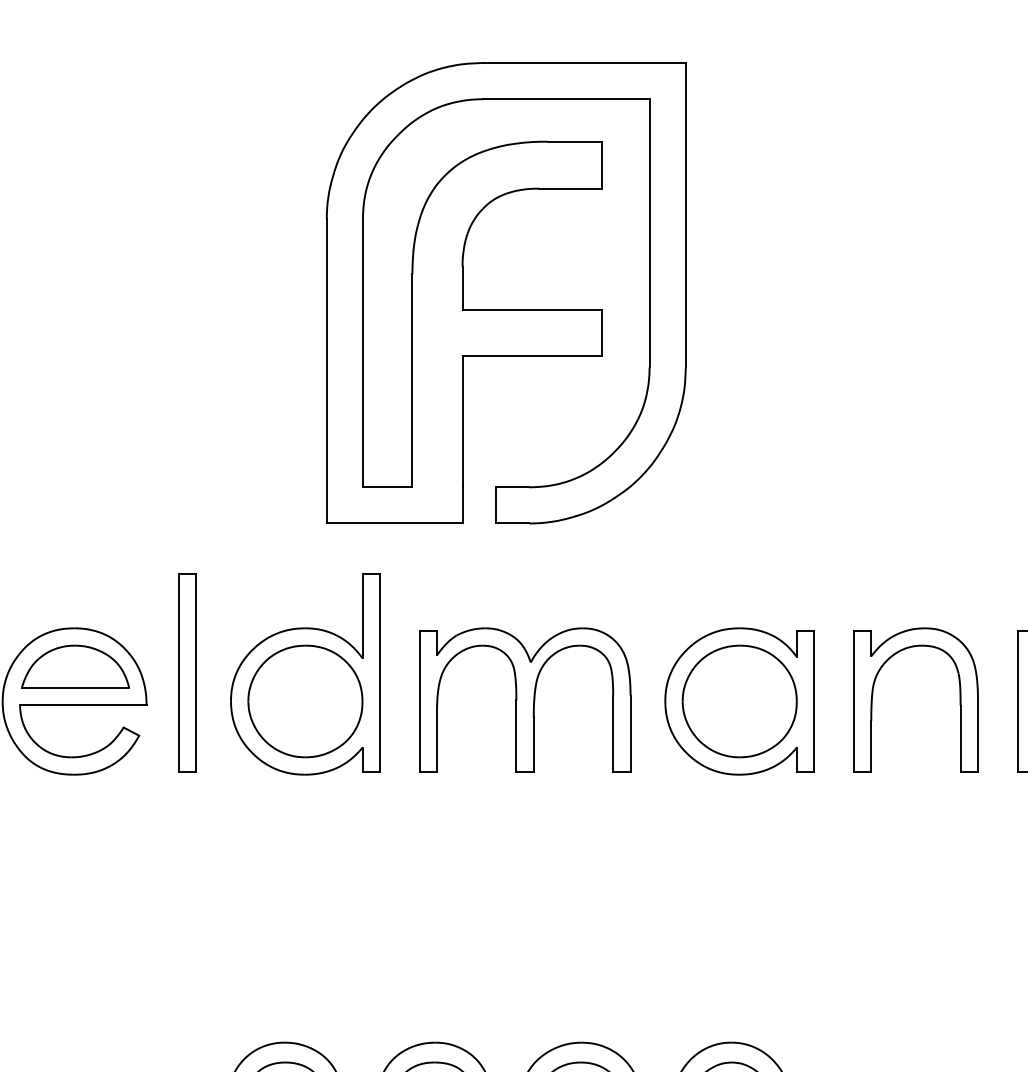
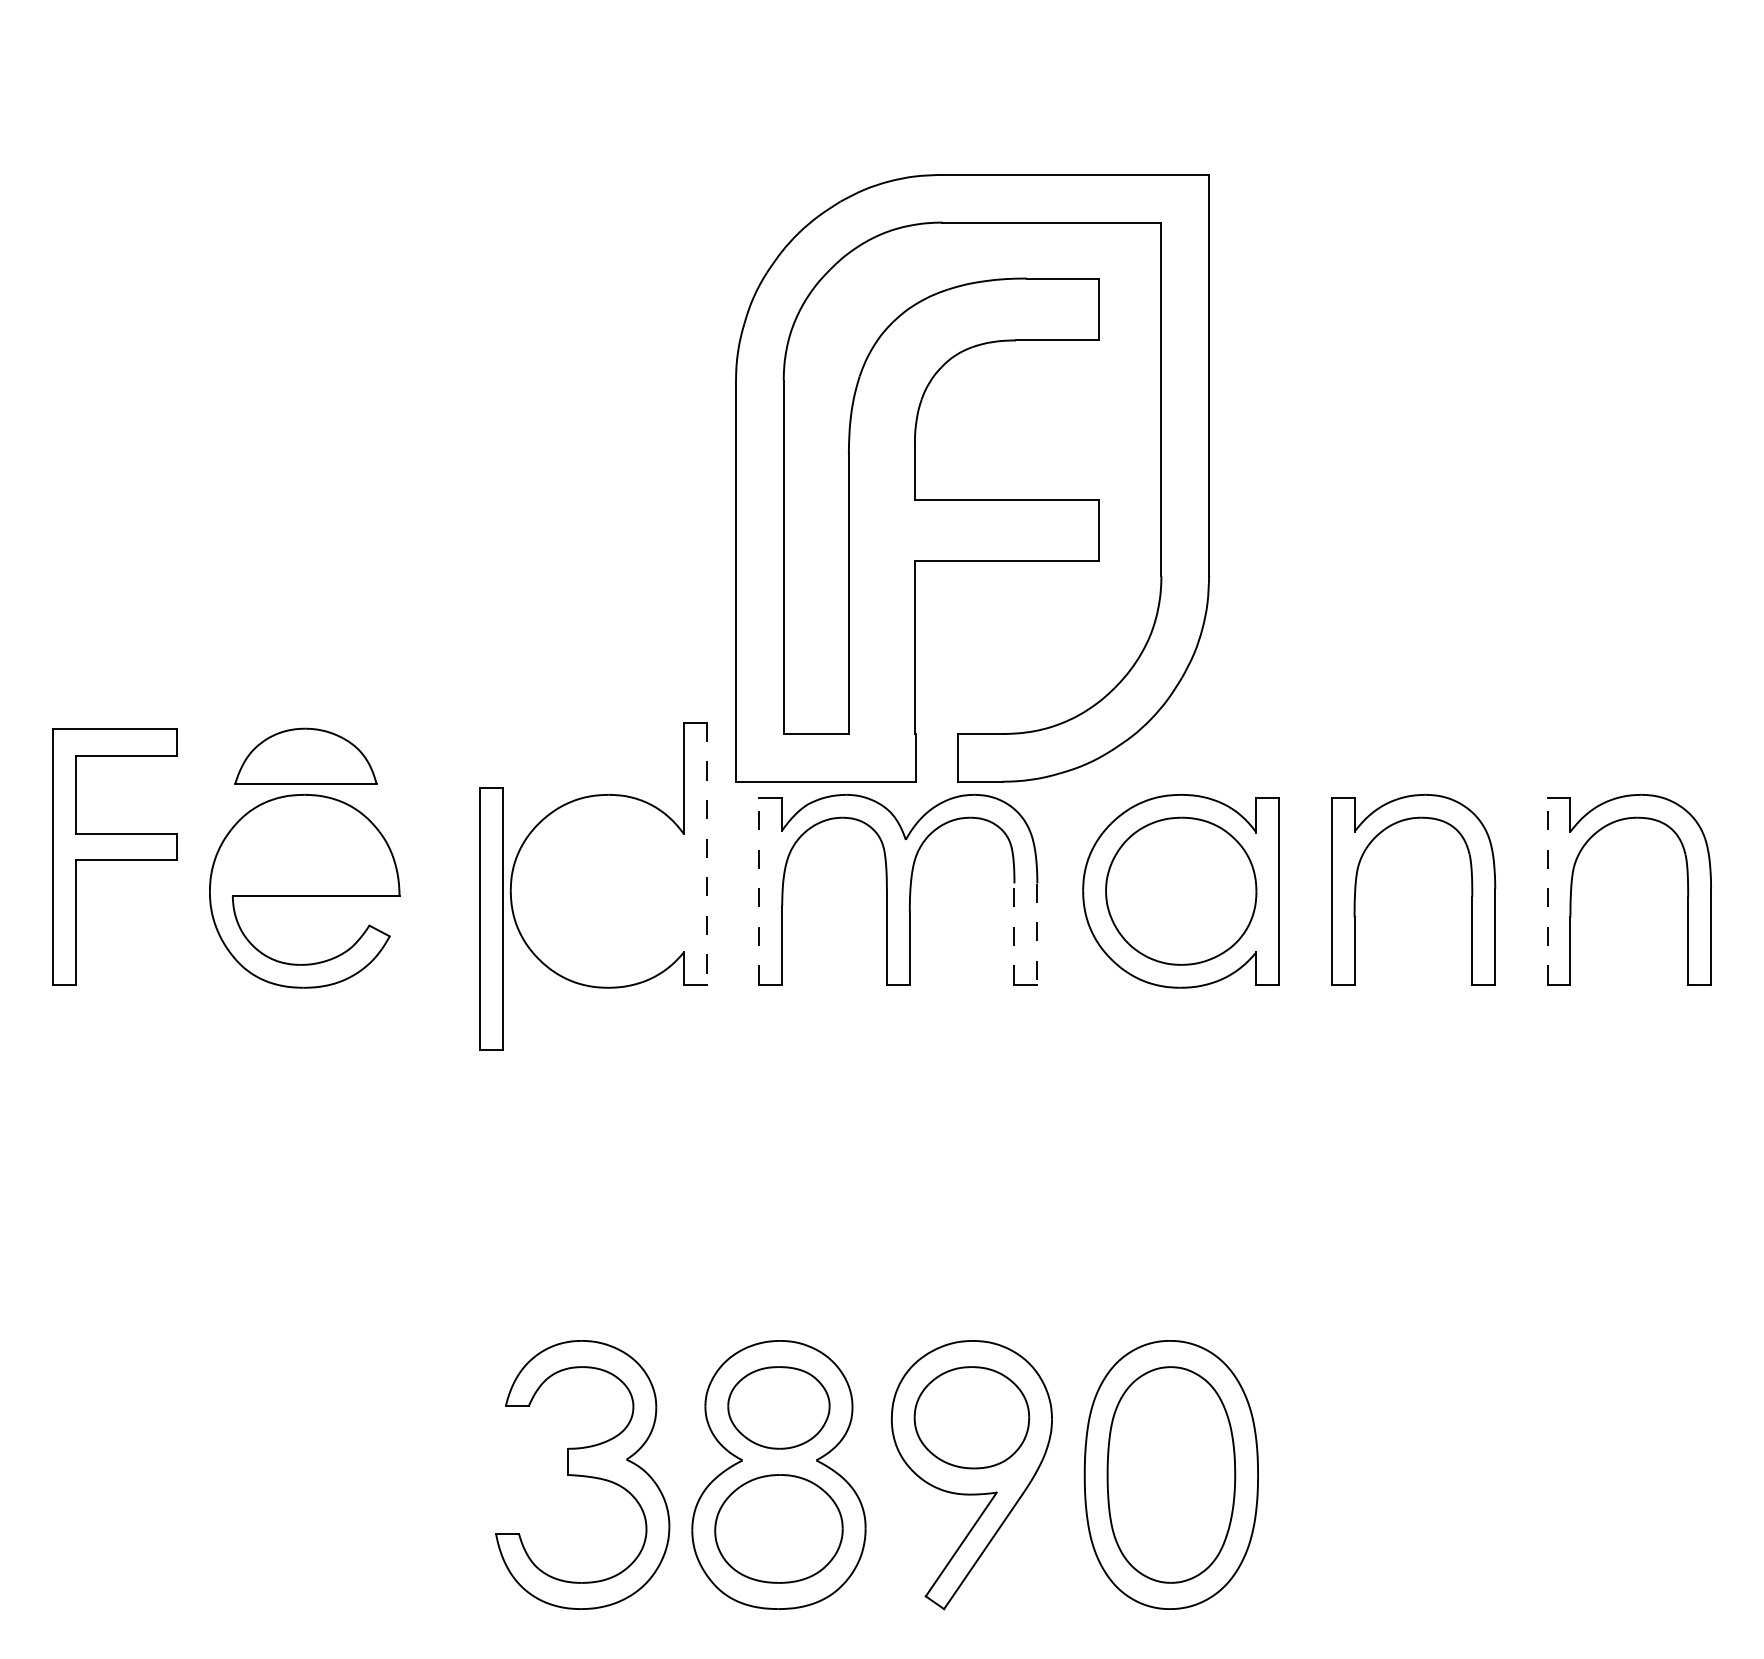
part: (506, 309) -> (972, 499), moved
part: (75, 665) -> (305, 755), moved
part: (187, 672) -> (491, 918), moved
line: (380, 672) -> (707, 853), solid -> dashed
part: (305, 700) -> (608, 890), removed
line: (419, 700) -> (759, 890), solid -> dashed
line: (1017, 700) -> (1547, 890), solid -> dashed
line: (613, 734) -> (1014, 934), solid -> dashed
line: (630, 734) -> (1037, 934), solid -> dashed

